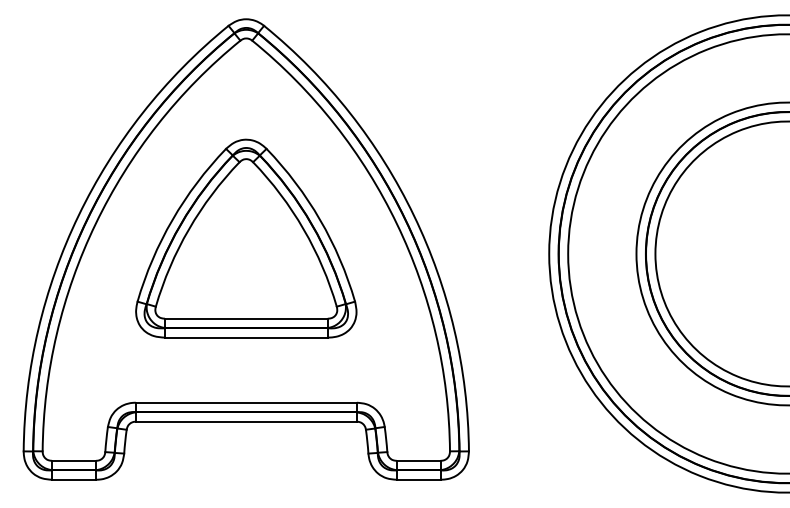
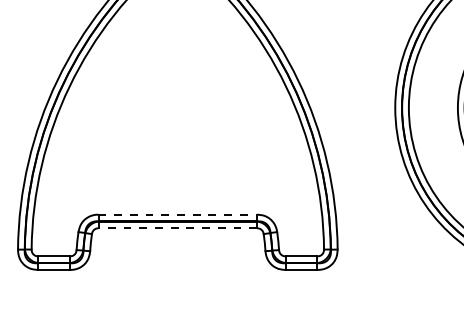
part: (246, 238) -> (177, 96), removed
line: (246, 402) -> (177, 214), solid -> dashed
line: (245, 421) -> (177, 228), solid -> dashed

